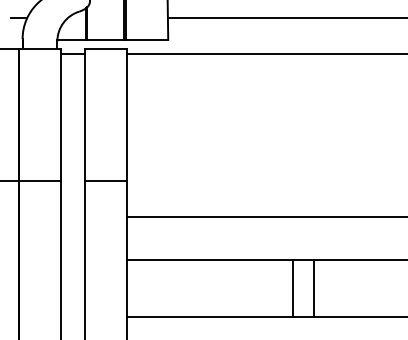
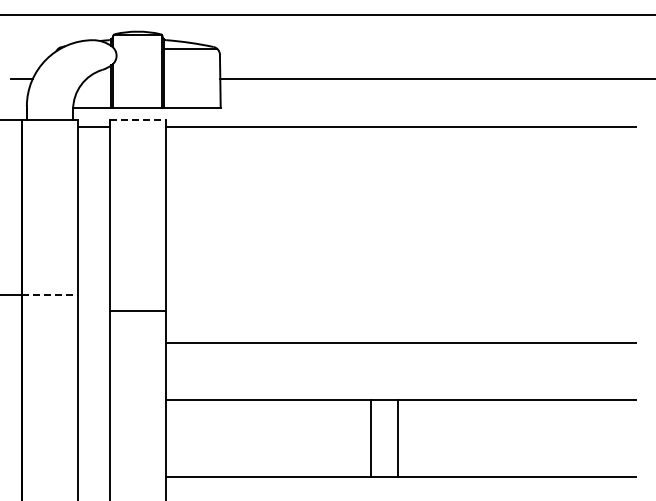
line: (105, 48) -> (137, 119), solid -> dashed
line: (39, 181) -> (49, 295), solid -> dashed
line: (105, 181) -> (137, 311), moved
line: (292, 288) -> (370, 438), moved
line: (314, 288) -> (398, 438), moved

